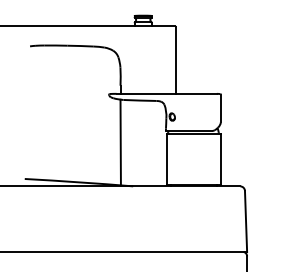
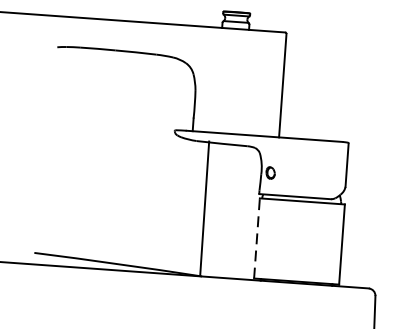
line: (120, 142) -> (204, 208), moved
line: (166, 159) -> (256, 238), solid -> dashed

